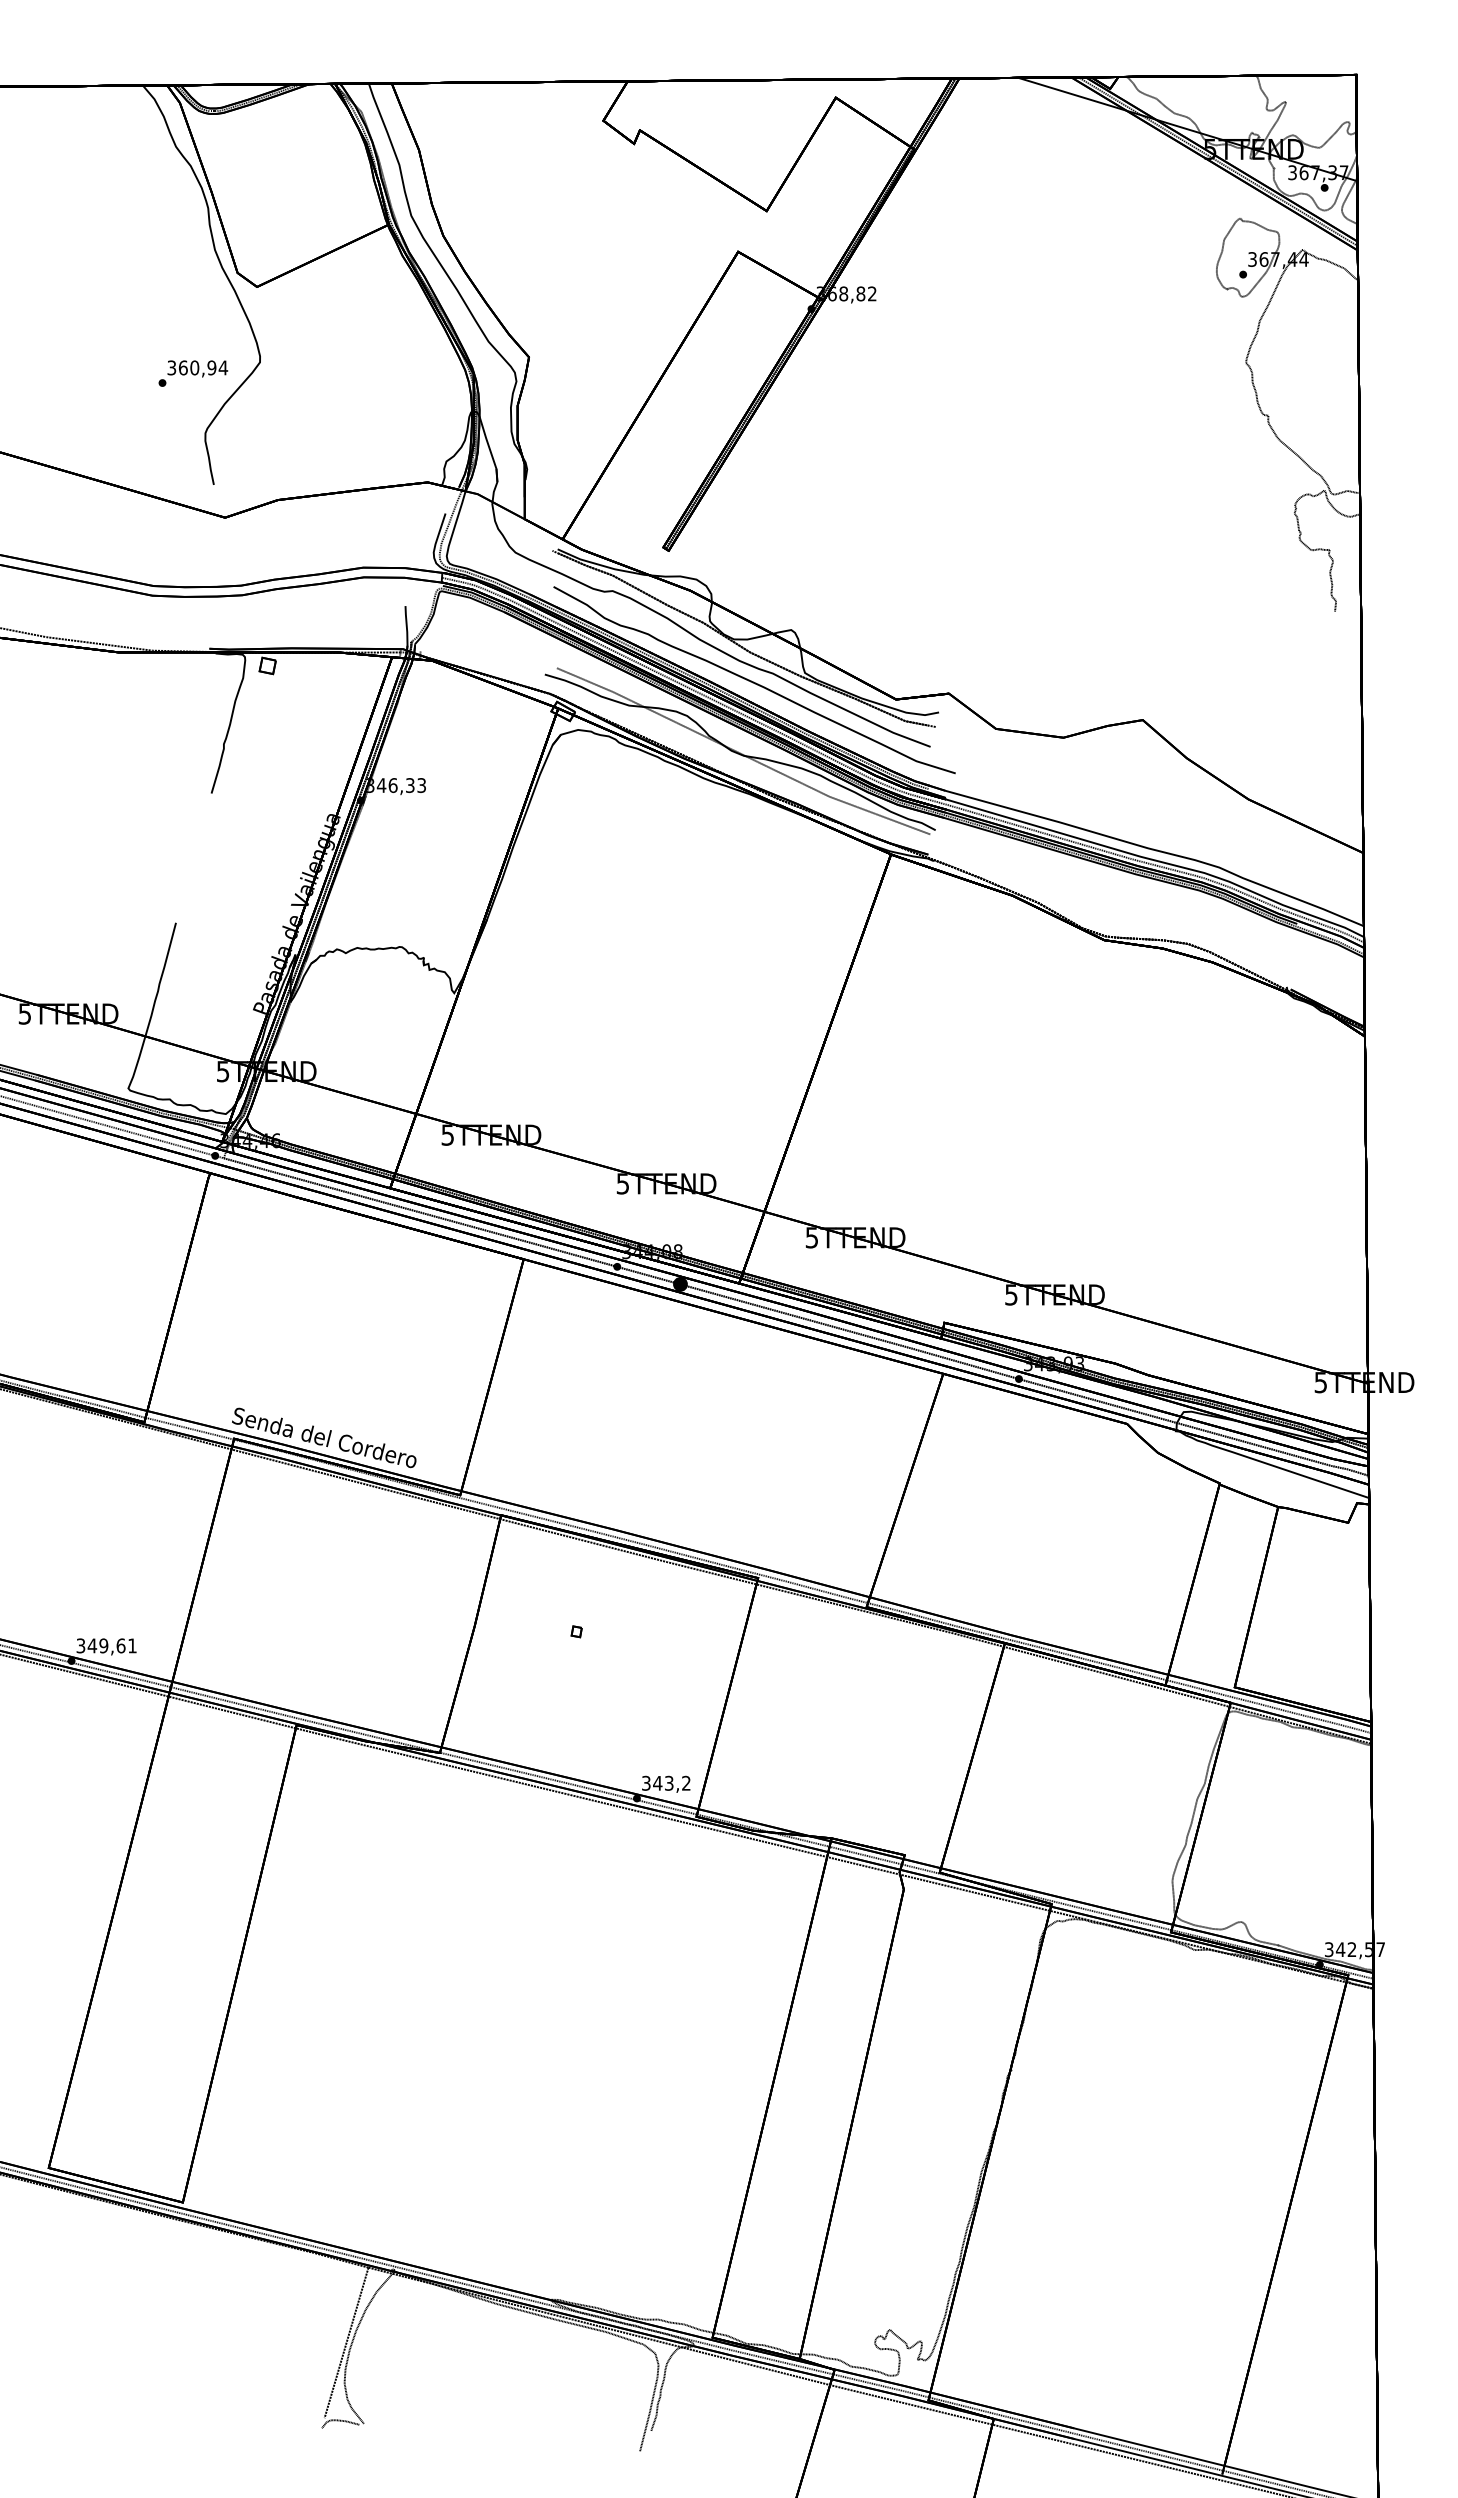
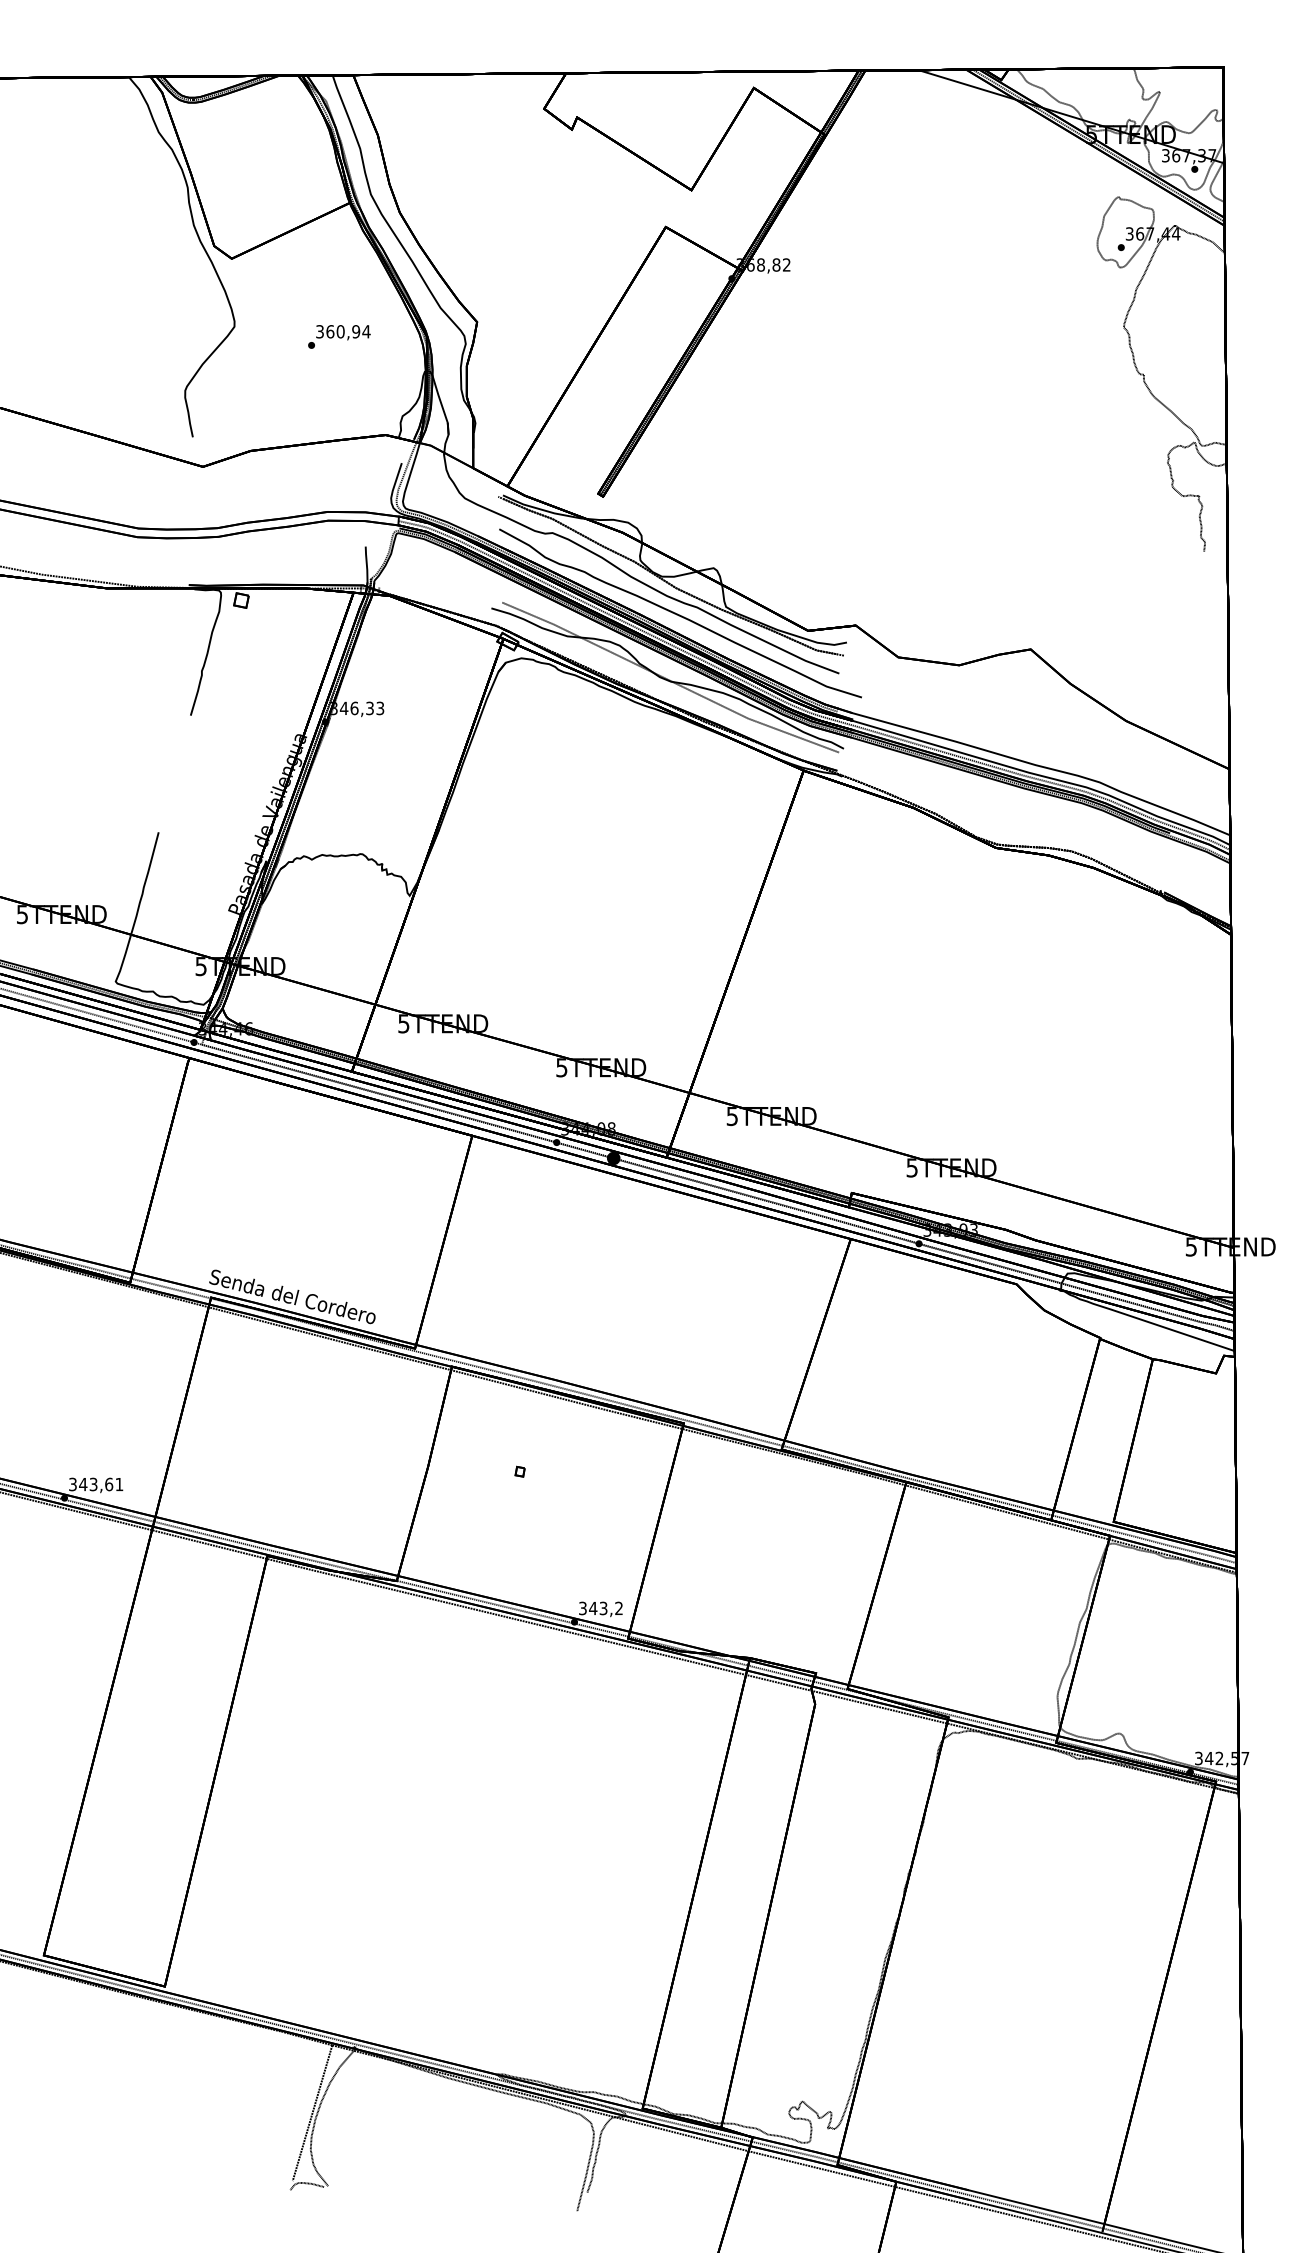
text: (193, 373) -> (339, 336), moved
text: (103, 1645) -> (93, 1484), 349,61 -> 343,61

